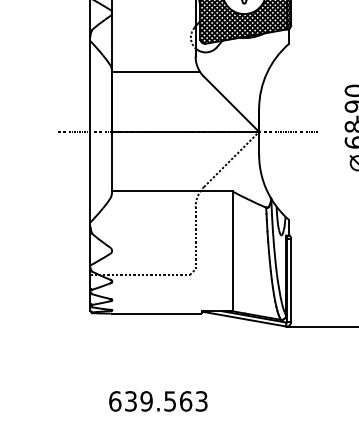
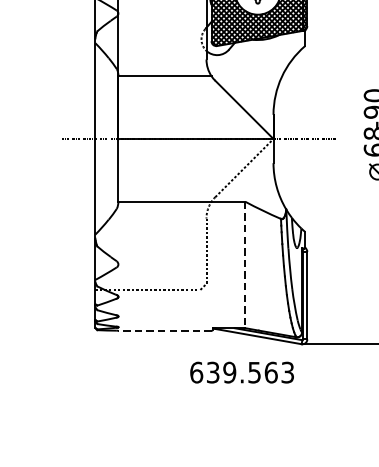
line: (232, 251) -> (245, 265), solid -> dashed
line: (155, 313) -> (164, 330), solid -> dashed
text: (158, 401) -> (242, 372), moved

